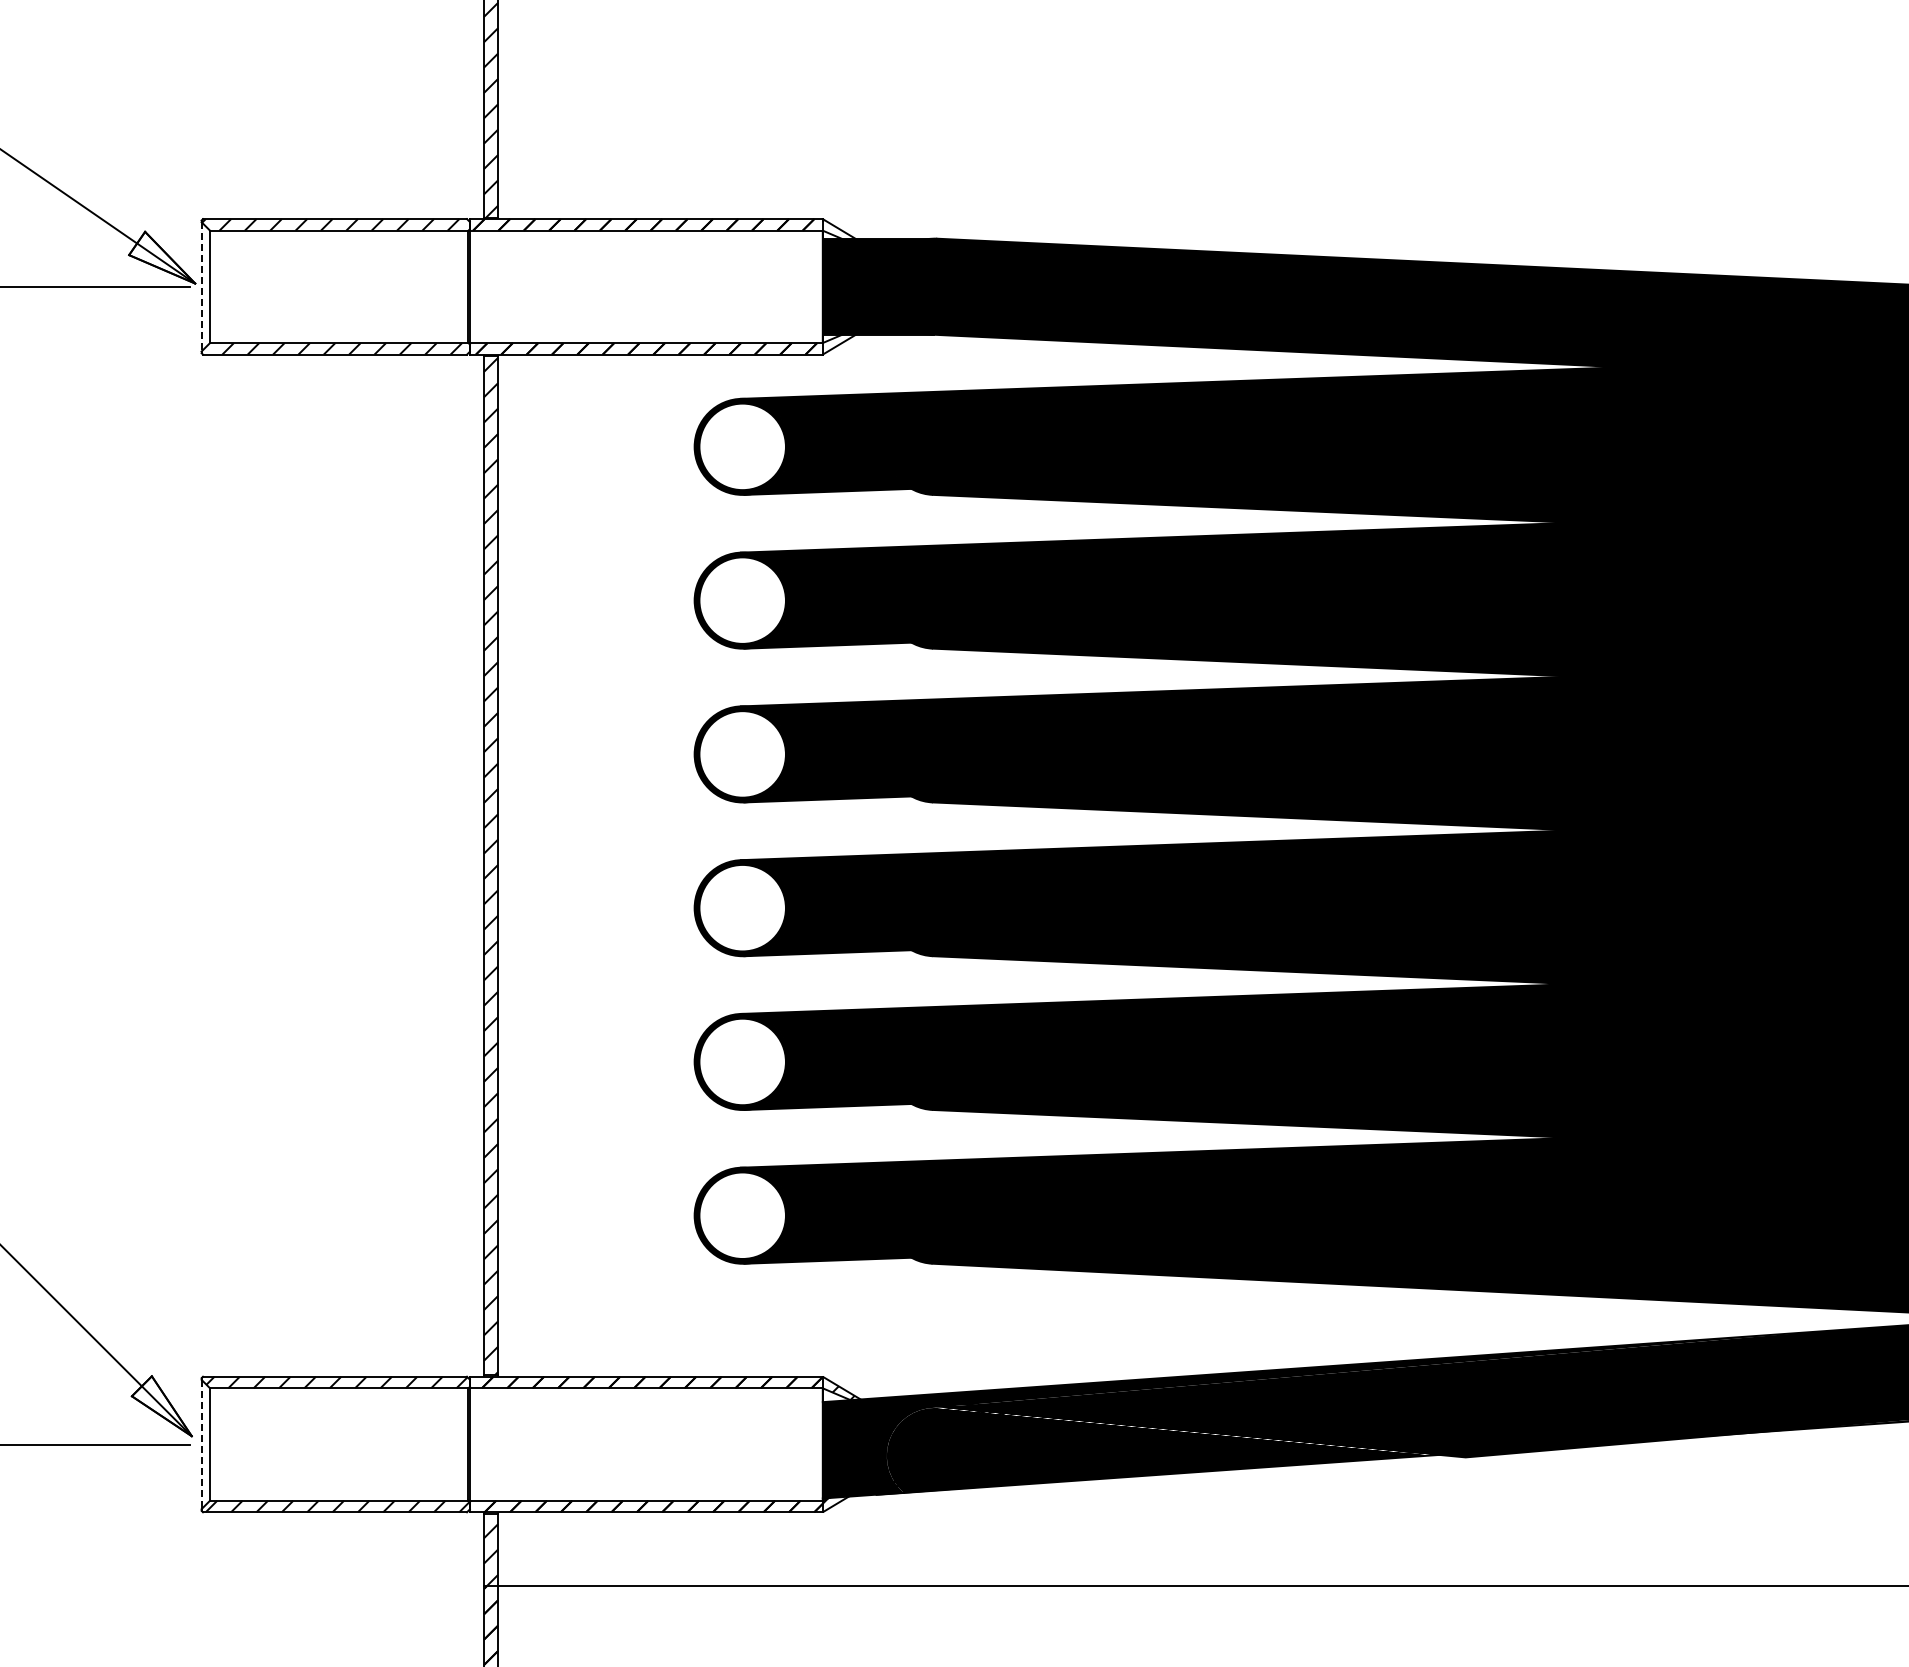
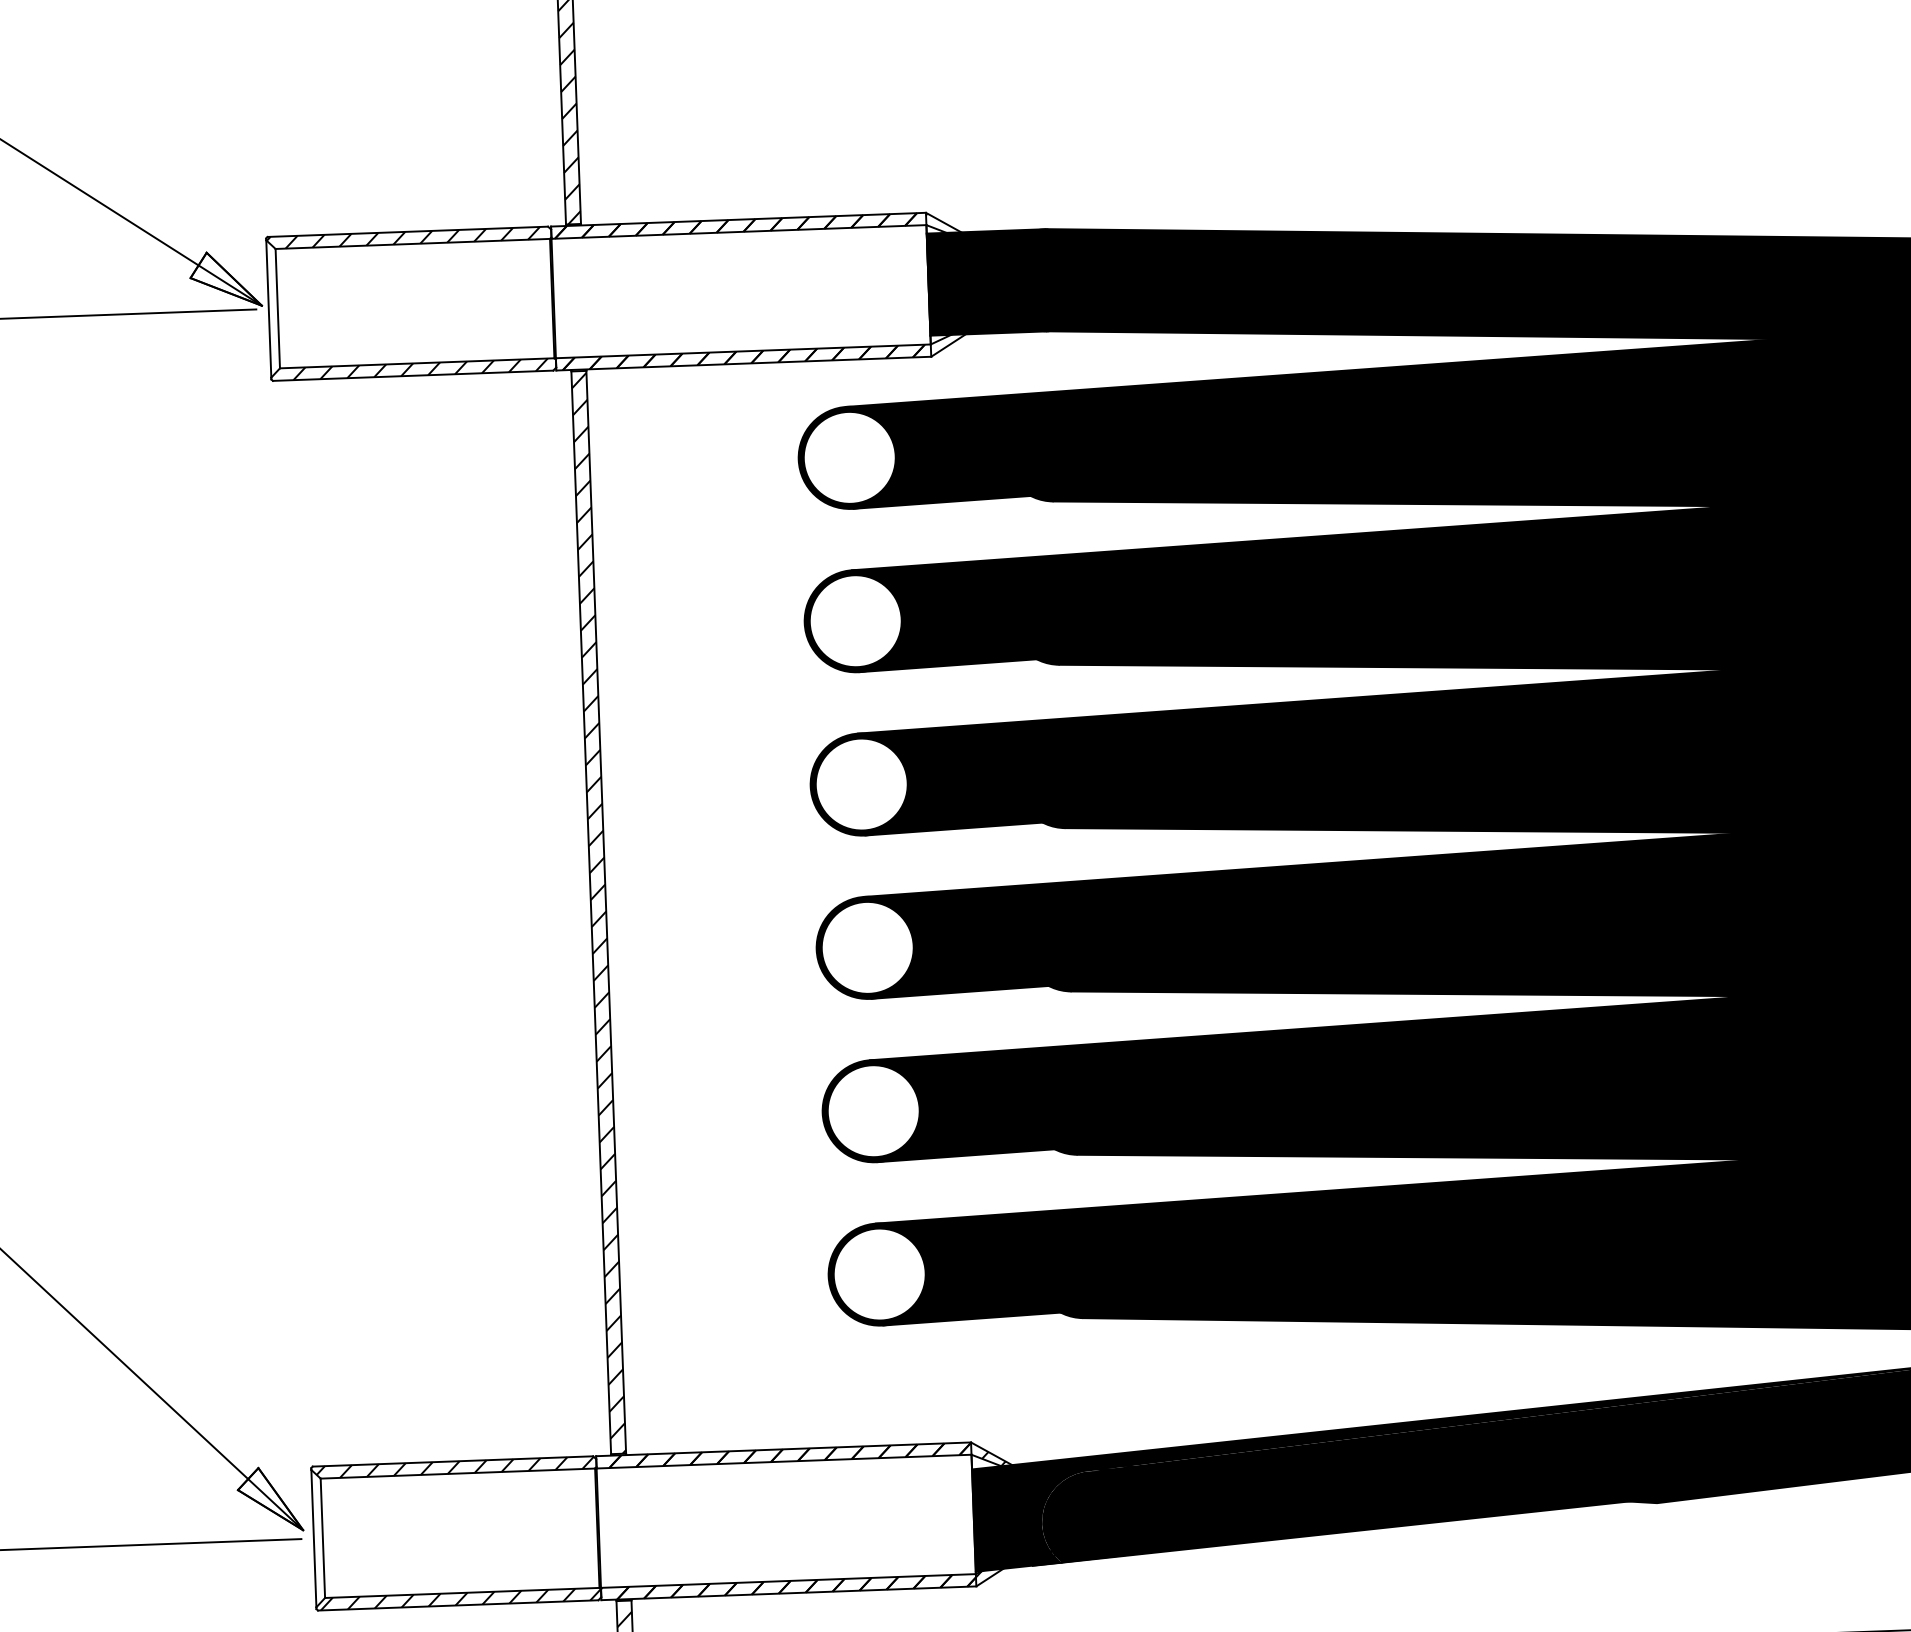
line: (201, 286) -> (268, 308), dashed -> solid
line: (201, 1444) -> (313, 1538), dashed -> solid

